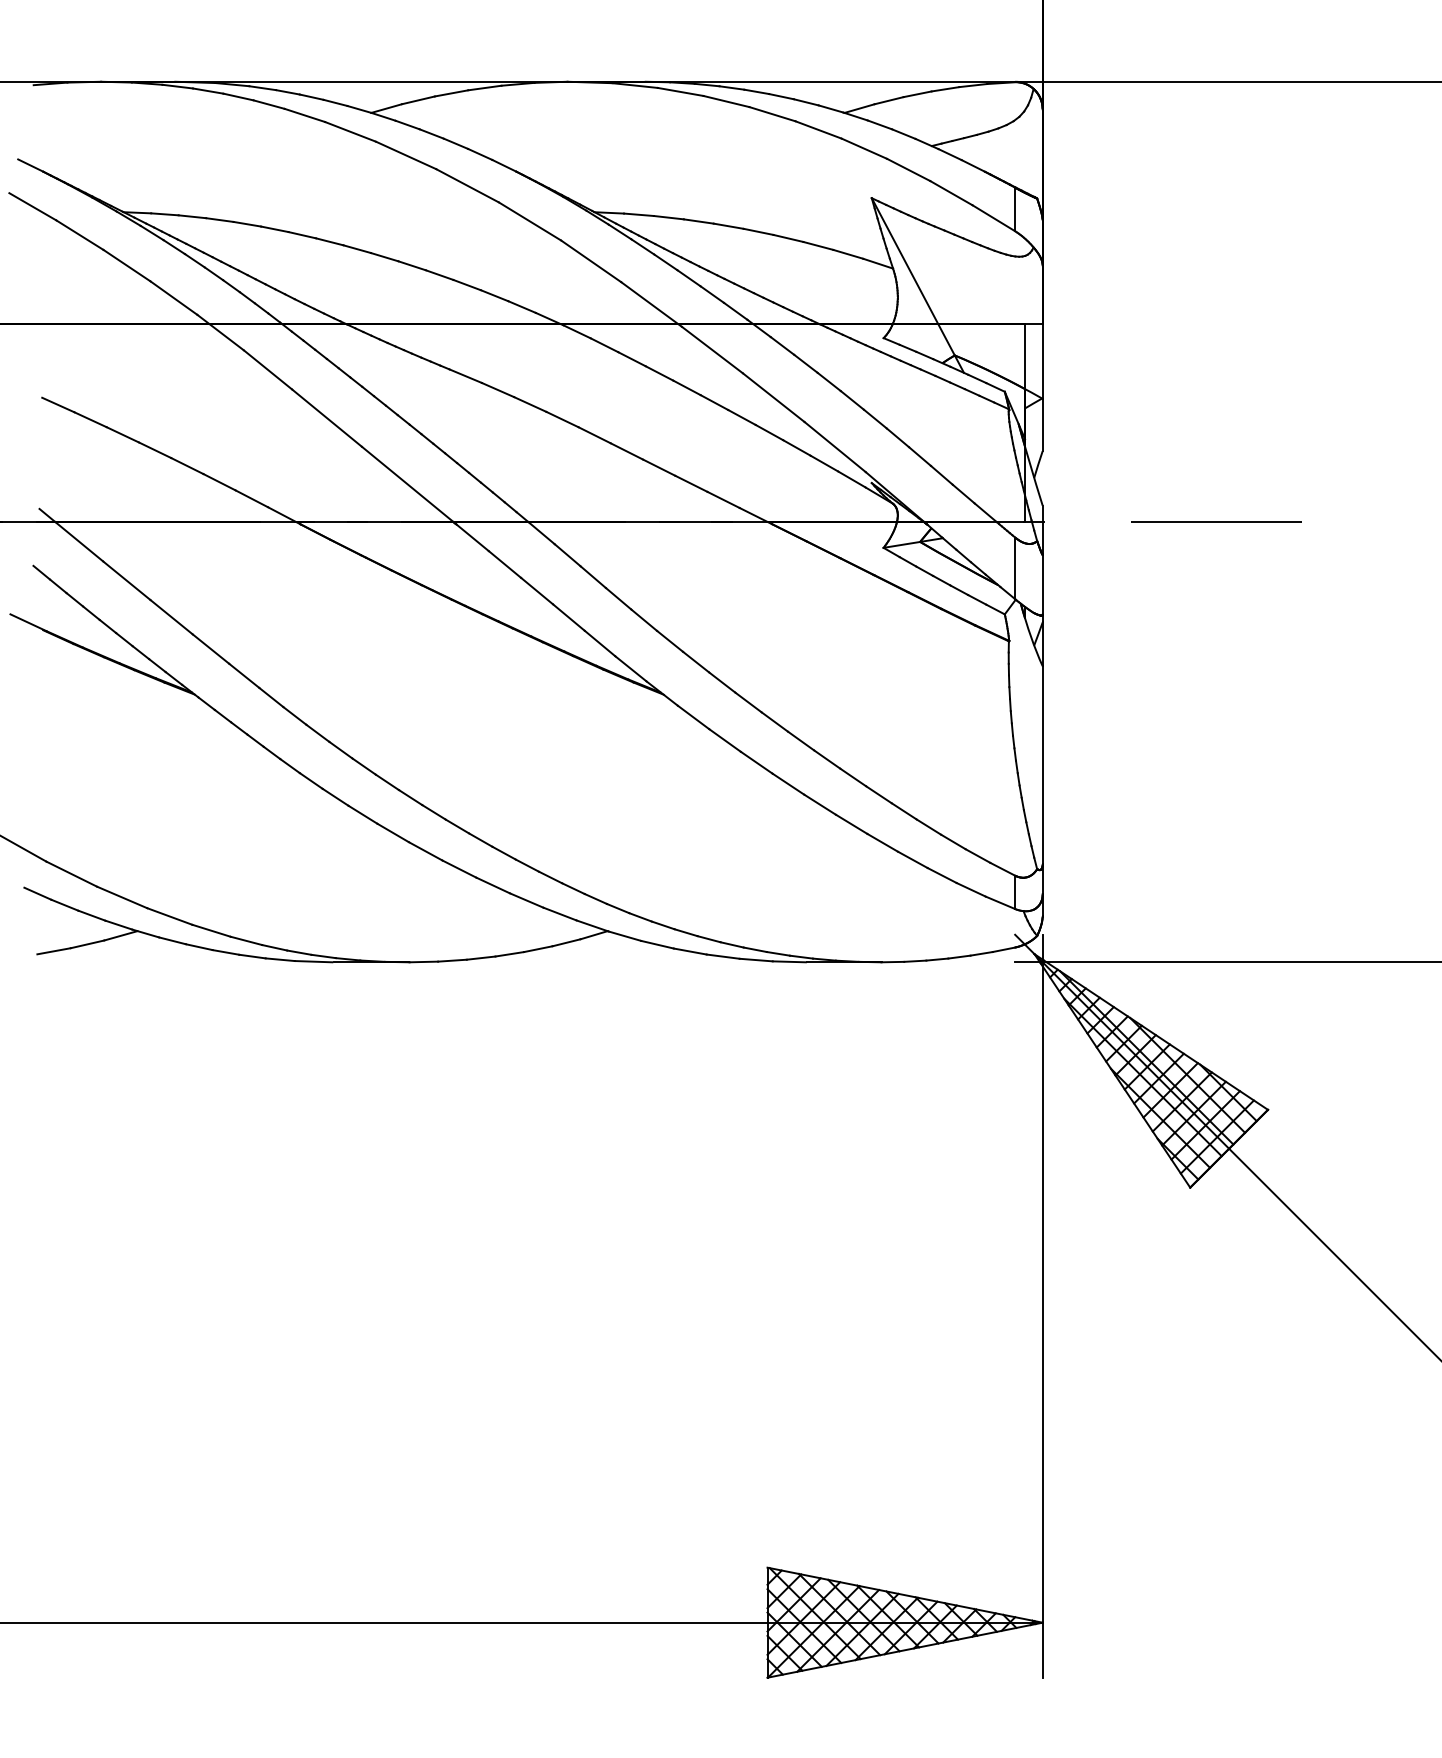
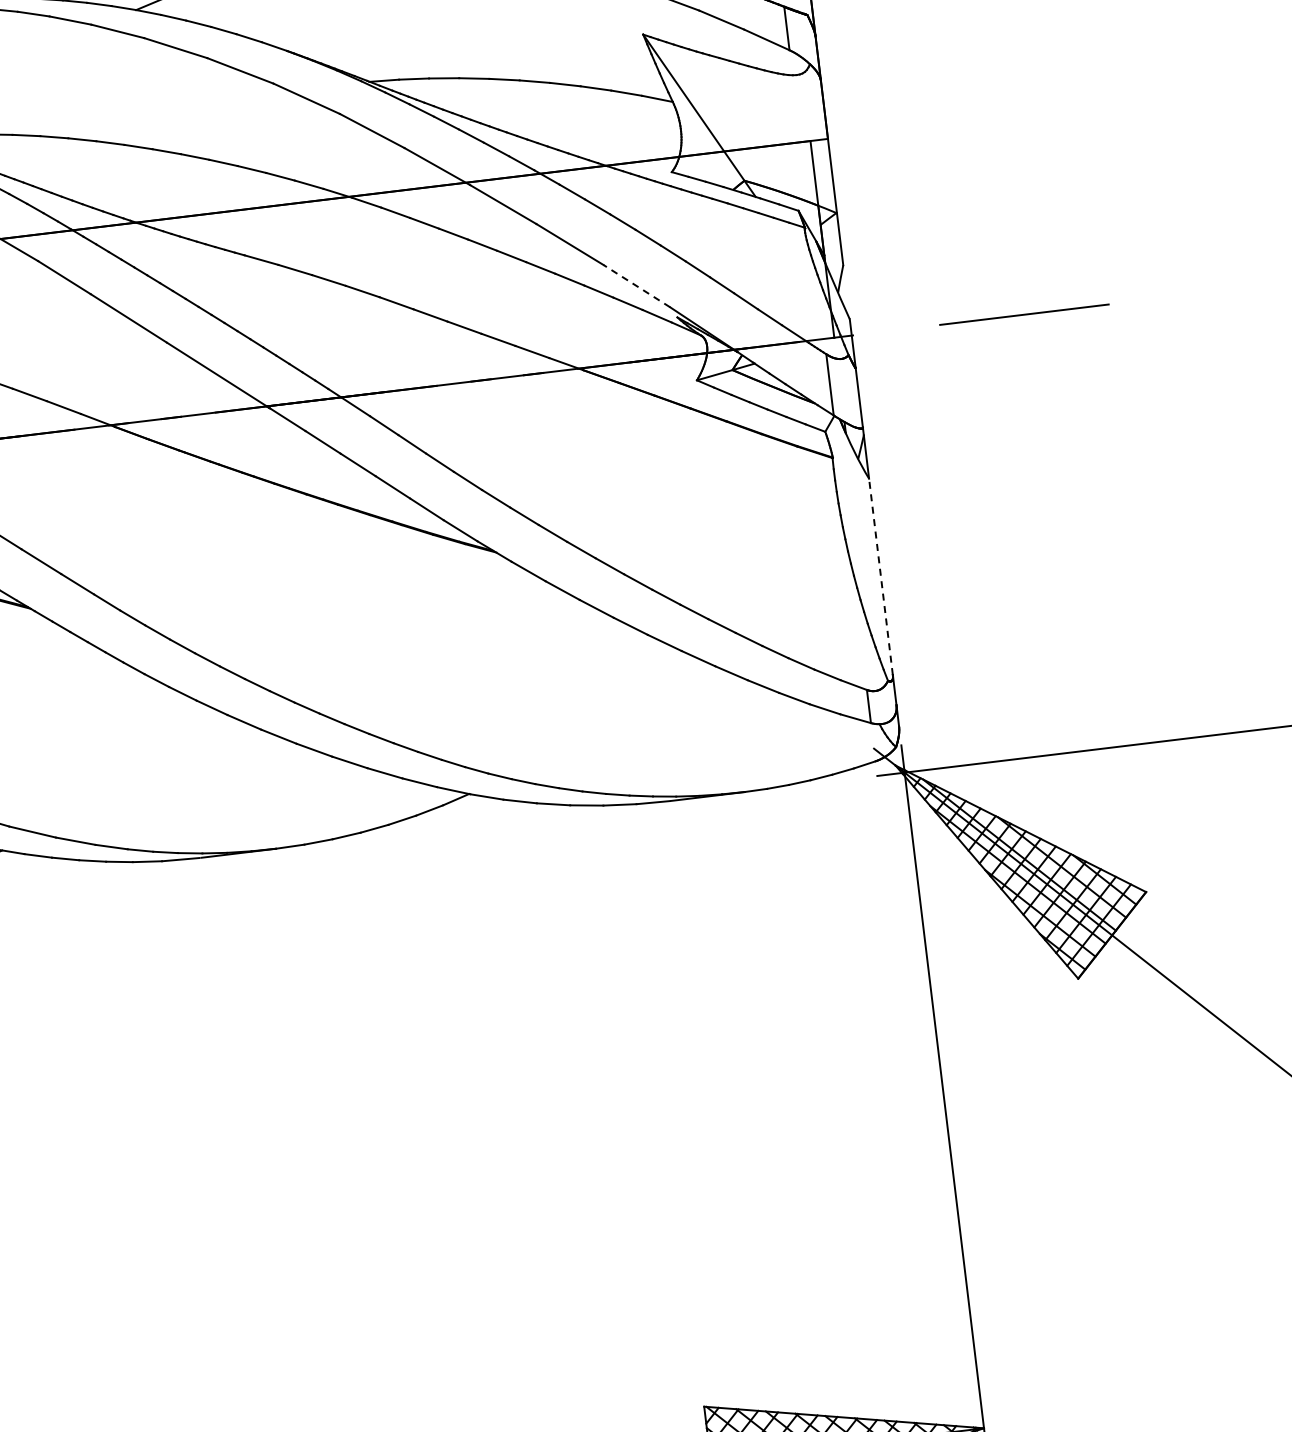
line: (835, 447) -> (637, 286), solid -> dashed
line: (1042, 765) -> (880, 577), solid -> dashed

